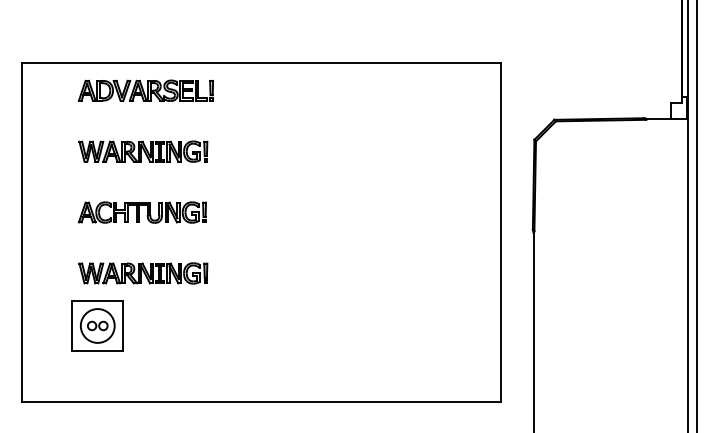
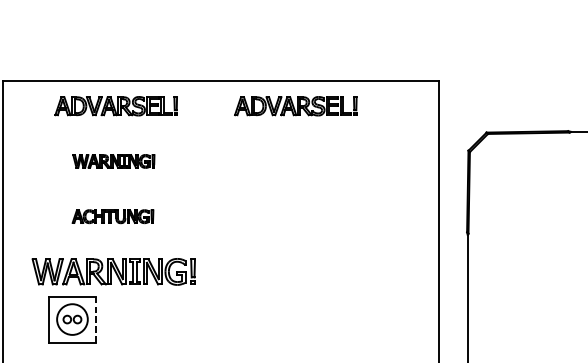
part: (343, 90) -> (295, 105), added
part: (143, 151) -> (113, 161), size x0.7
part: (142, 212) -> (113, 216), size x0.7
part: (143, 273) -> (113, 271), size x1.4
line: (123, 326) -> (95, 320), solid -> dashed

